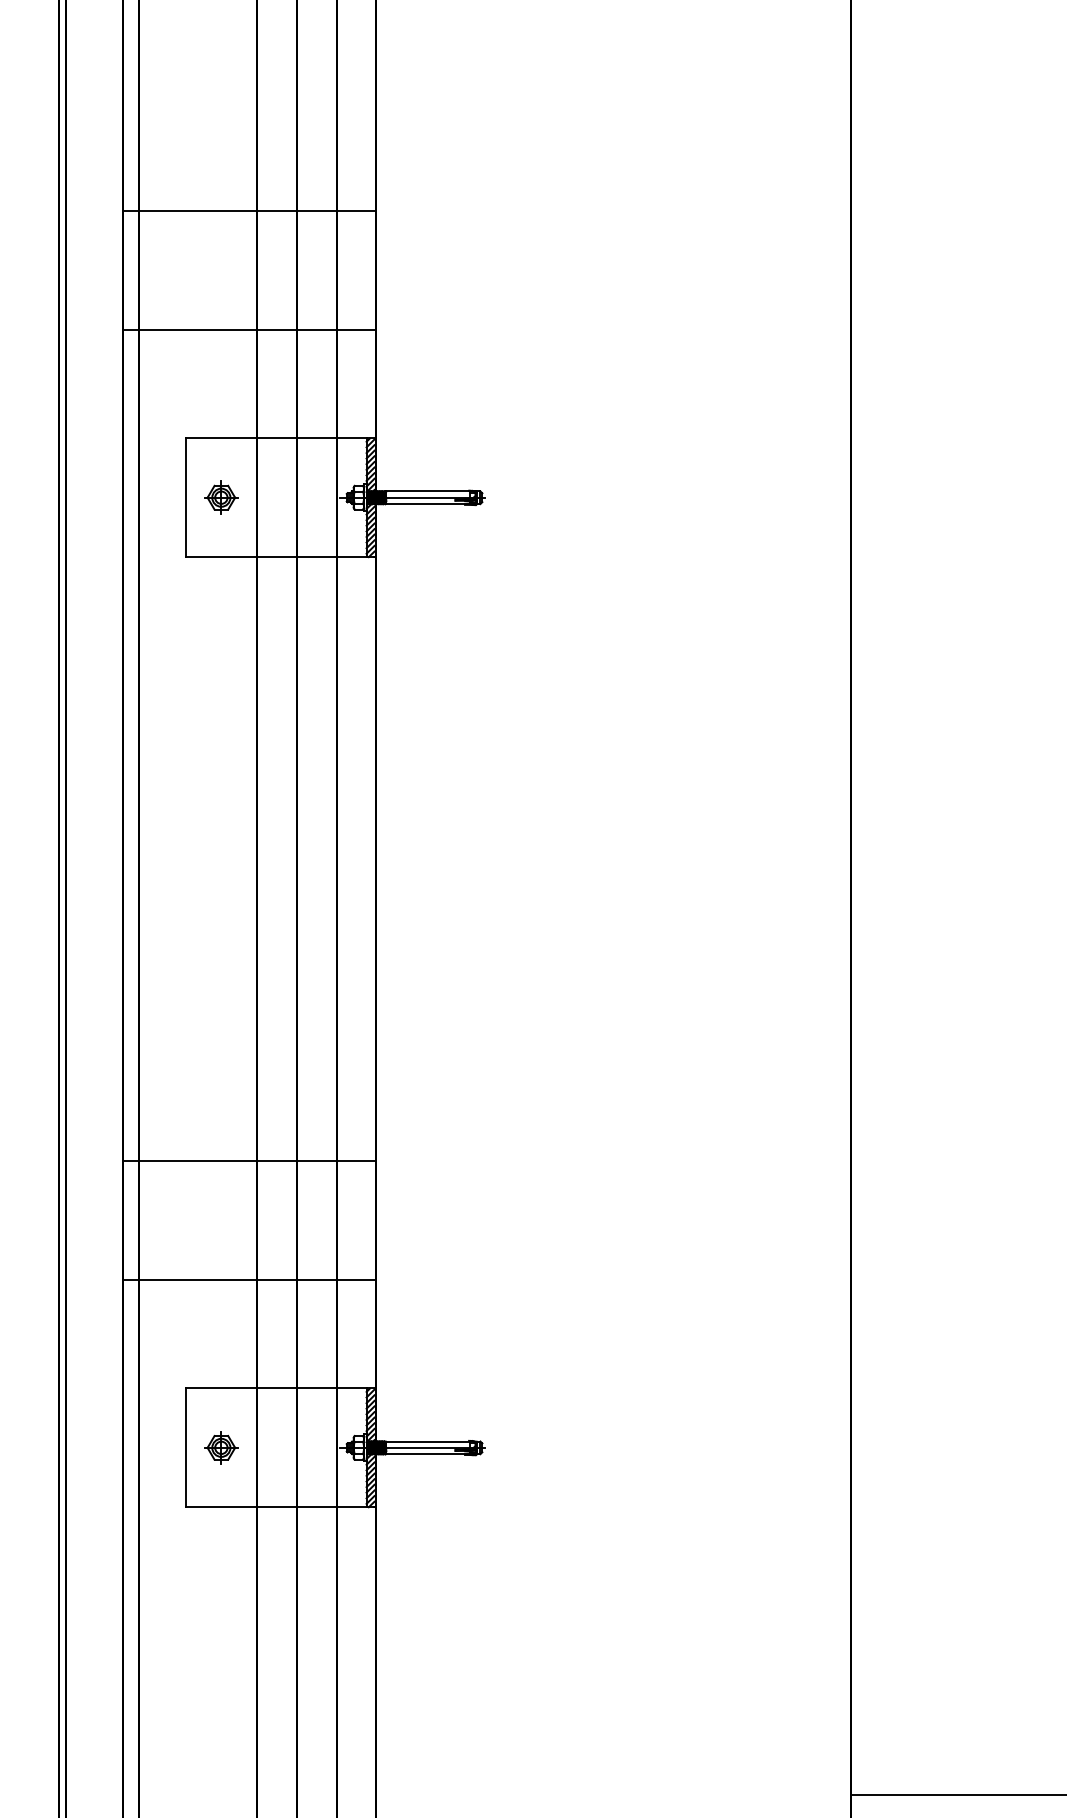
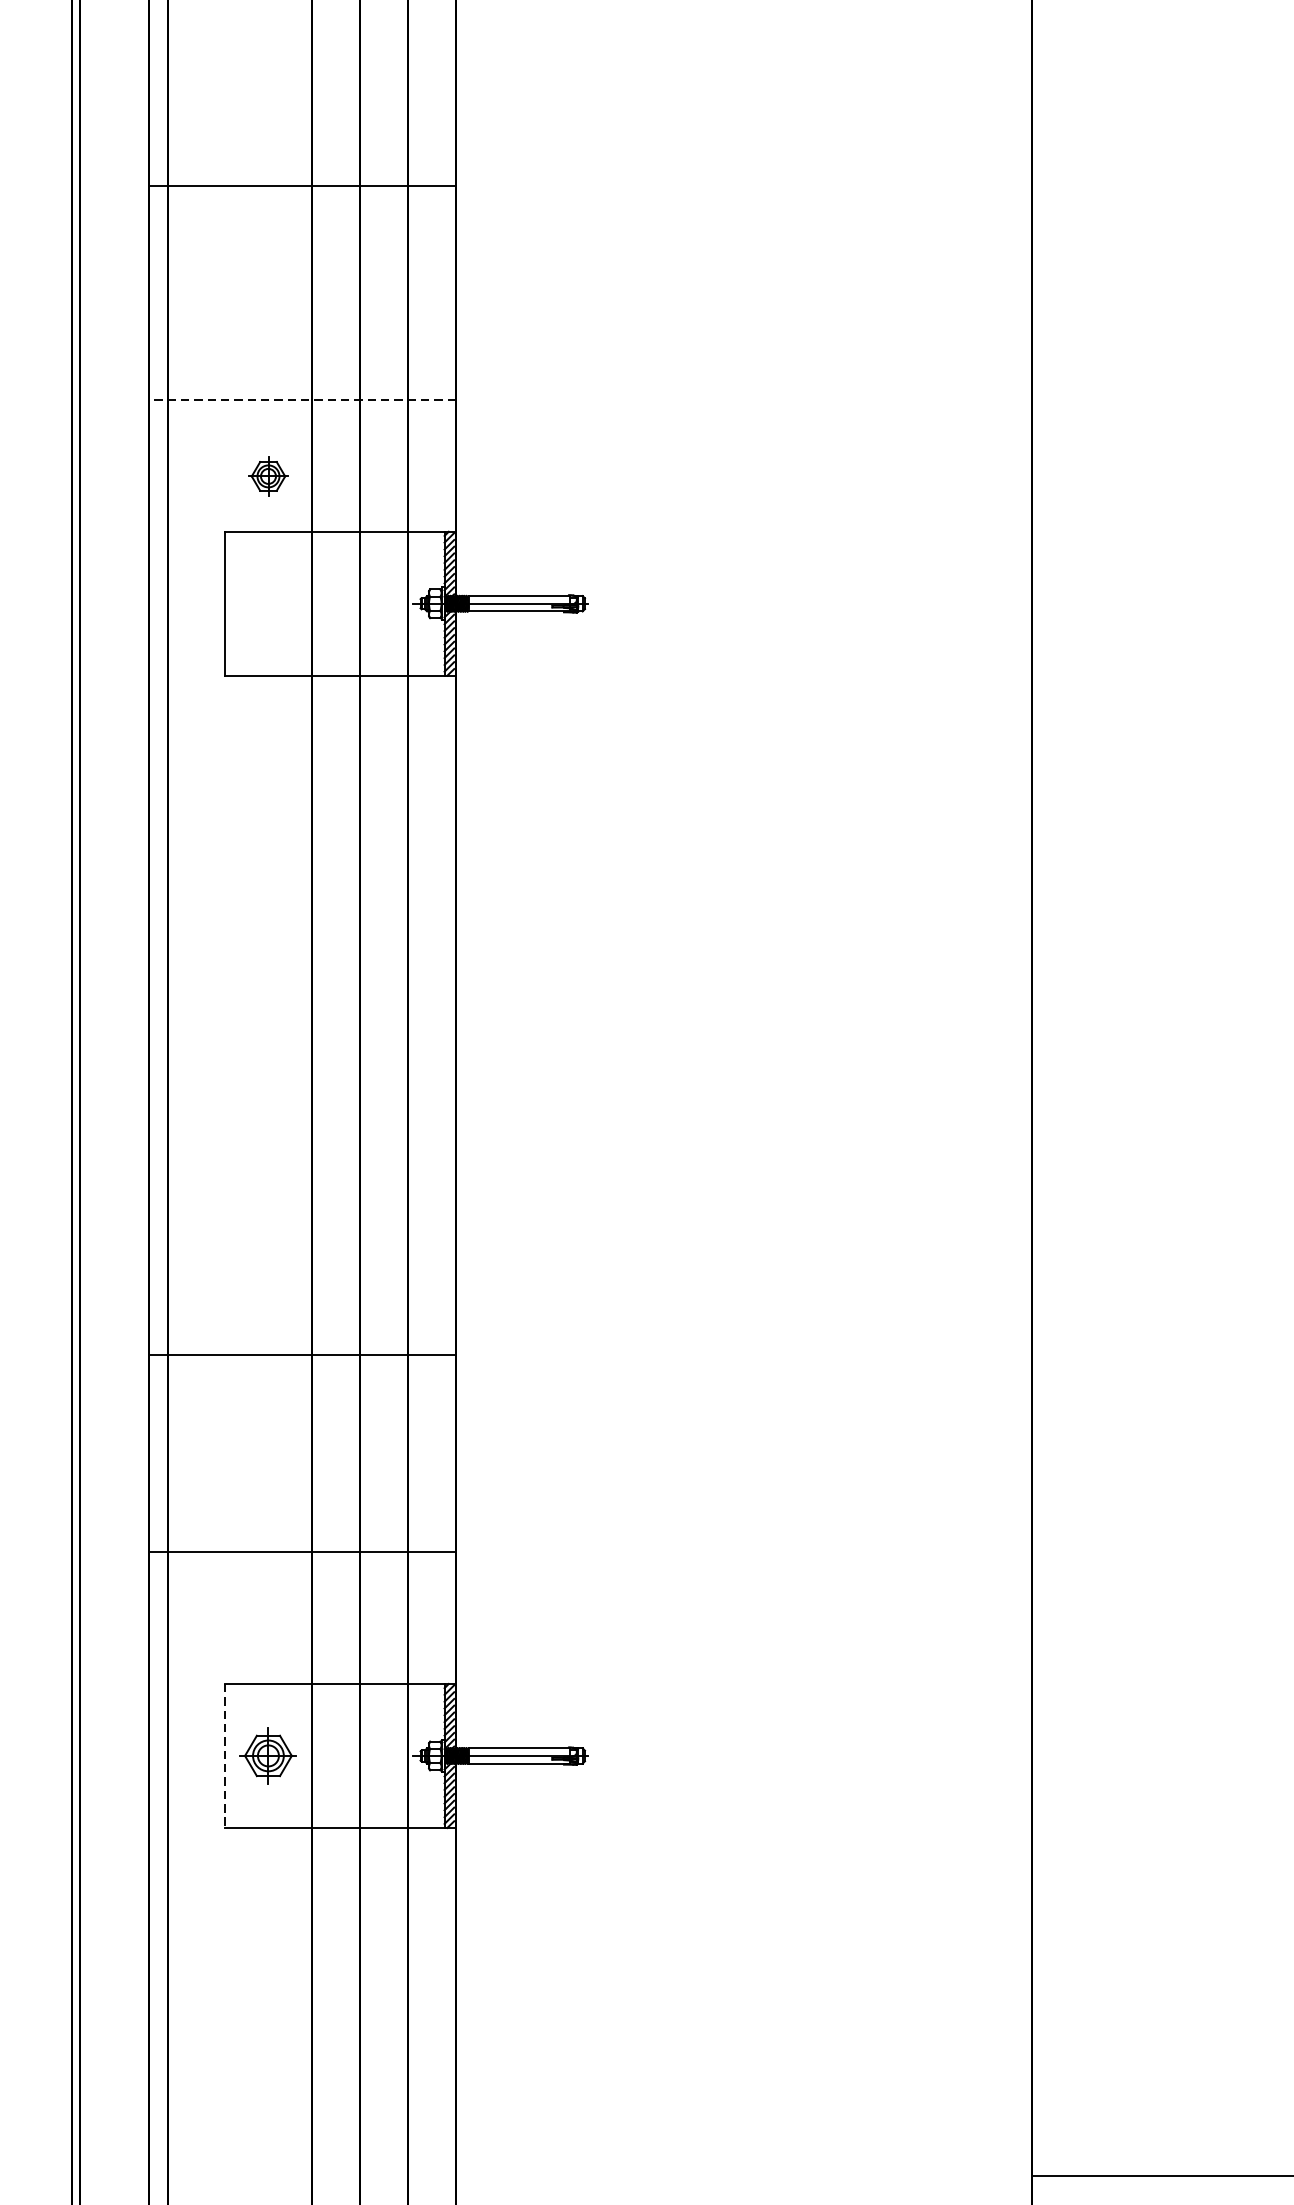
line: (249, 210) -> (302, 185), moved
line: (249, 329) -> (302, 399), solid -> dashed
part: (221, 497) -> (268, 476), moved
line: (249, 1161) -> (302, 1355), moved
part: (221, 1447) -> (268, 1755), size x1.4
line: (185, 1448) -> (224, 1756), solid -> dashed

